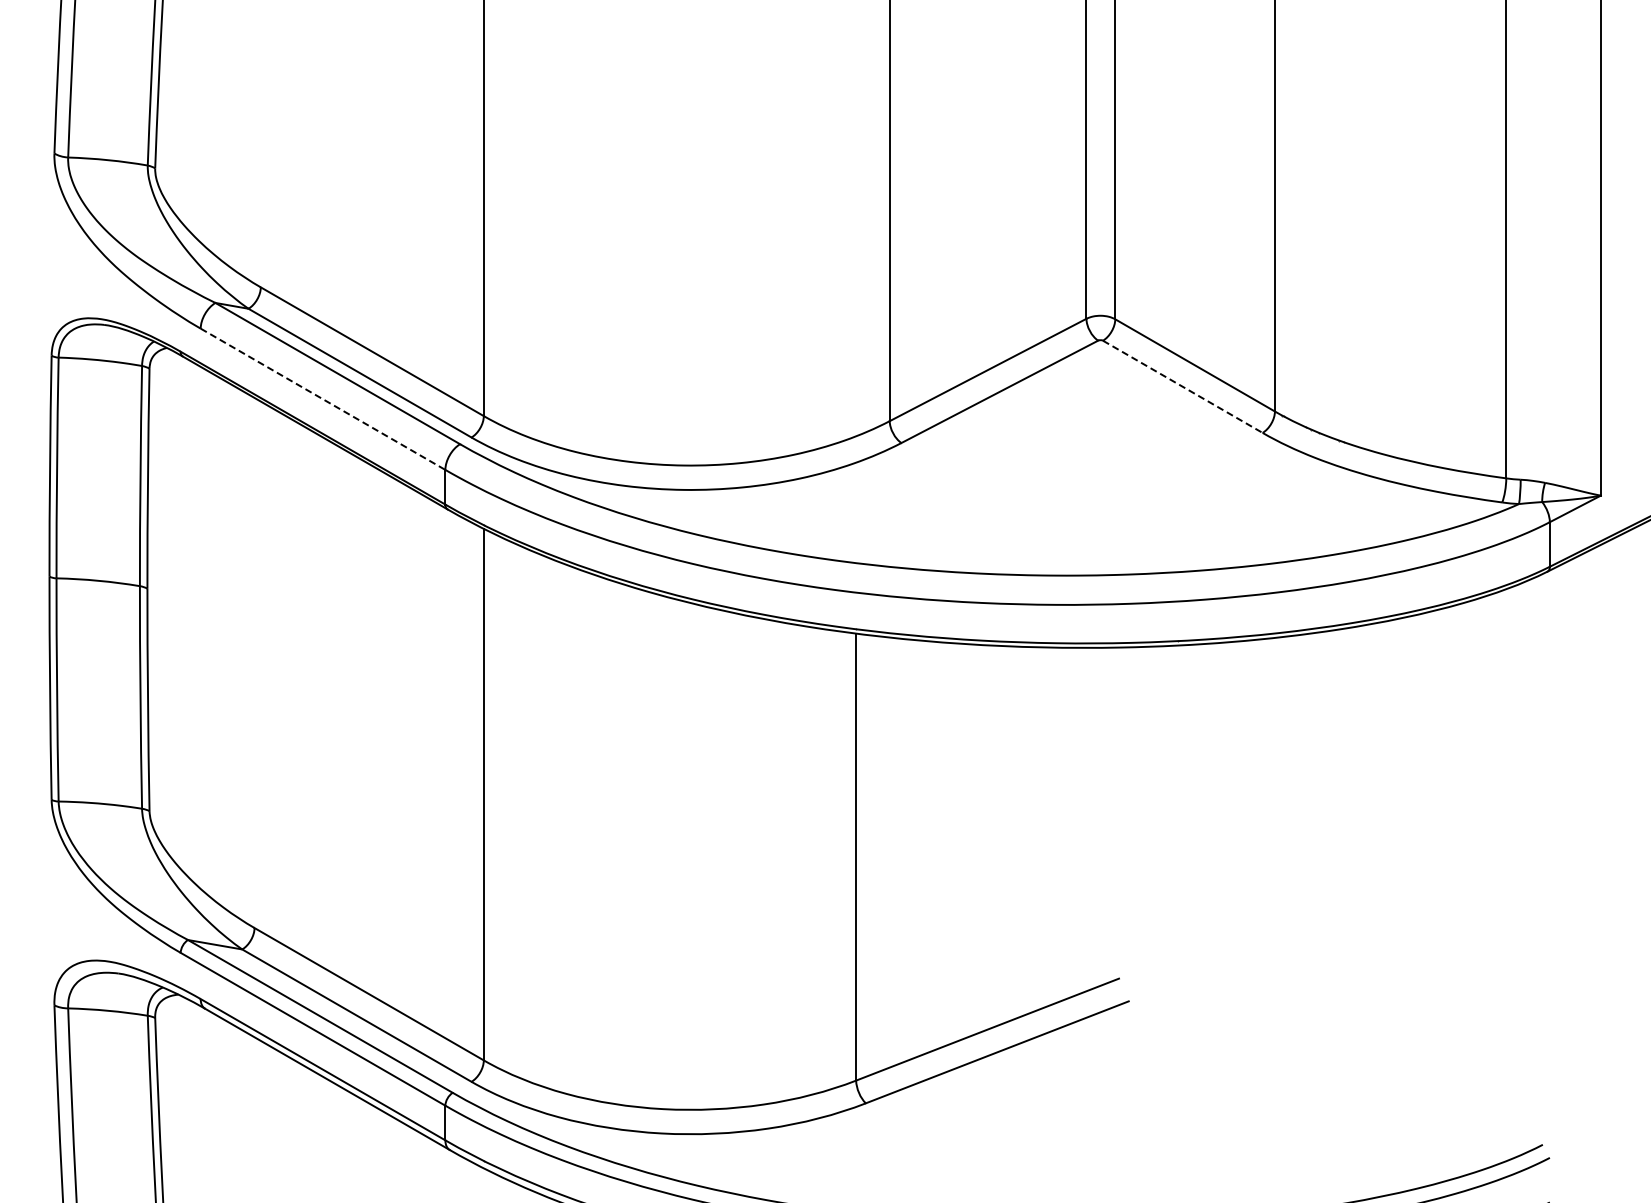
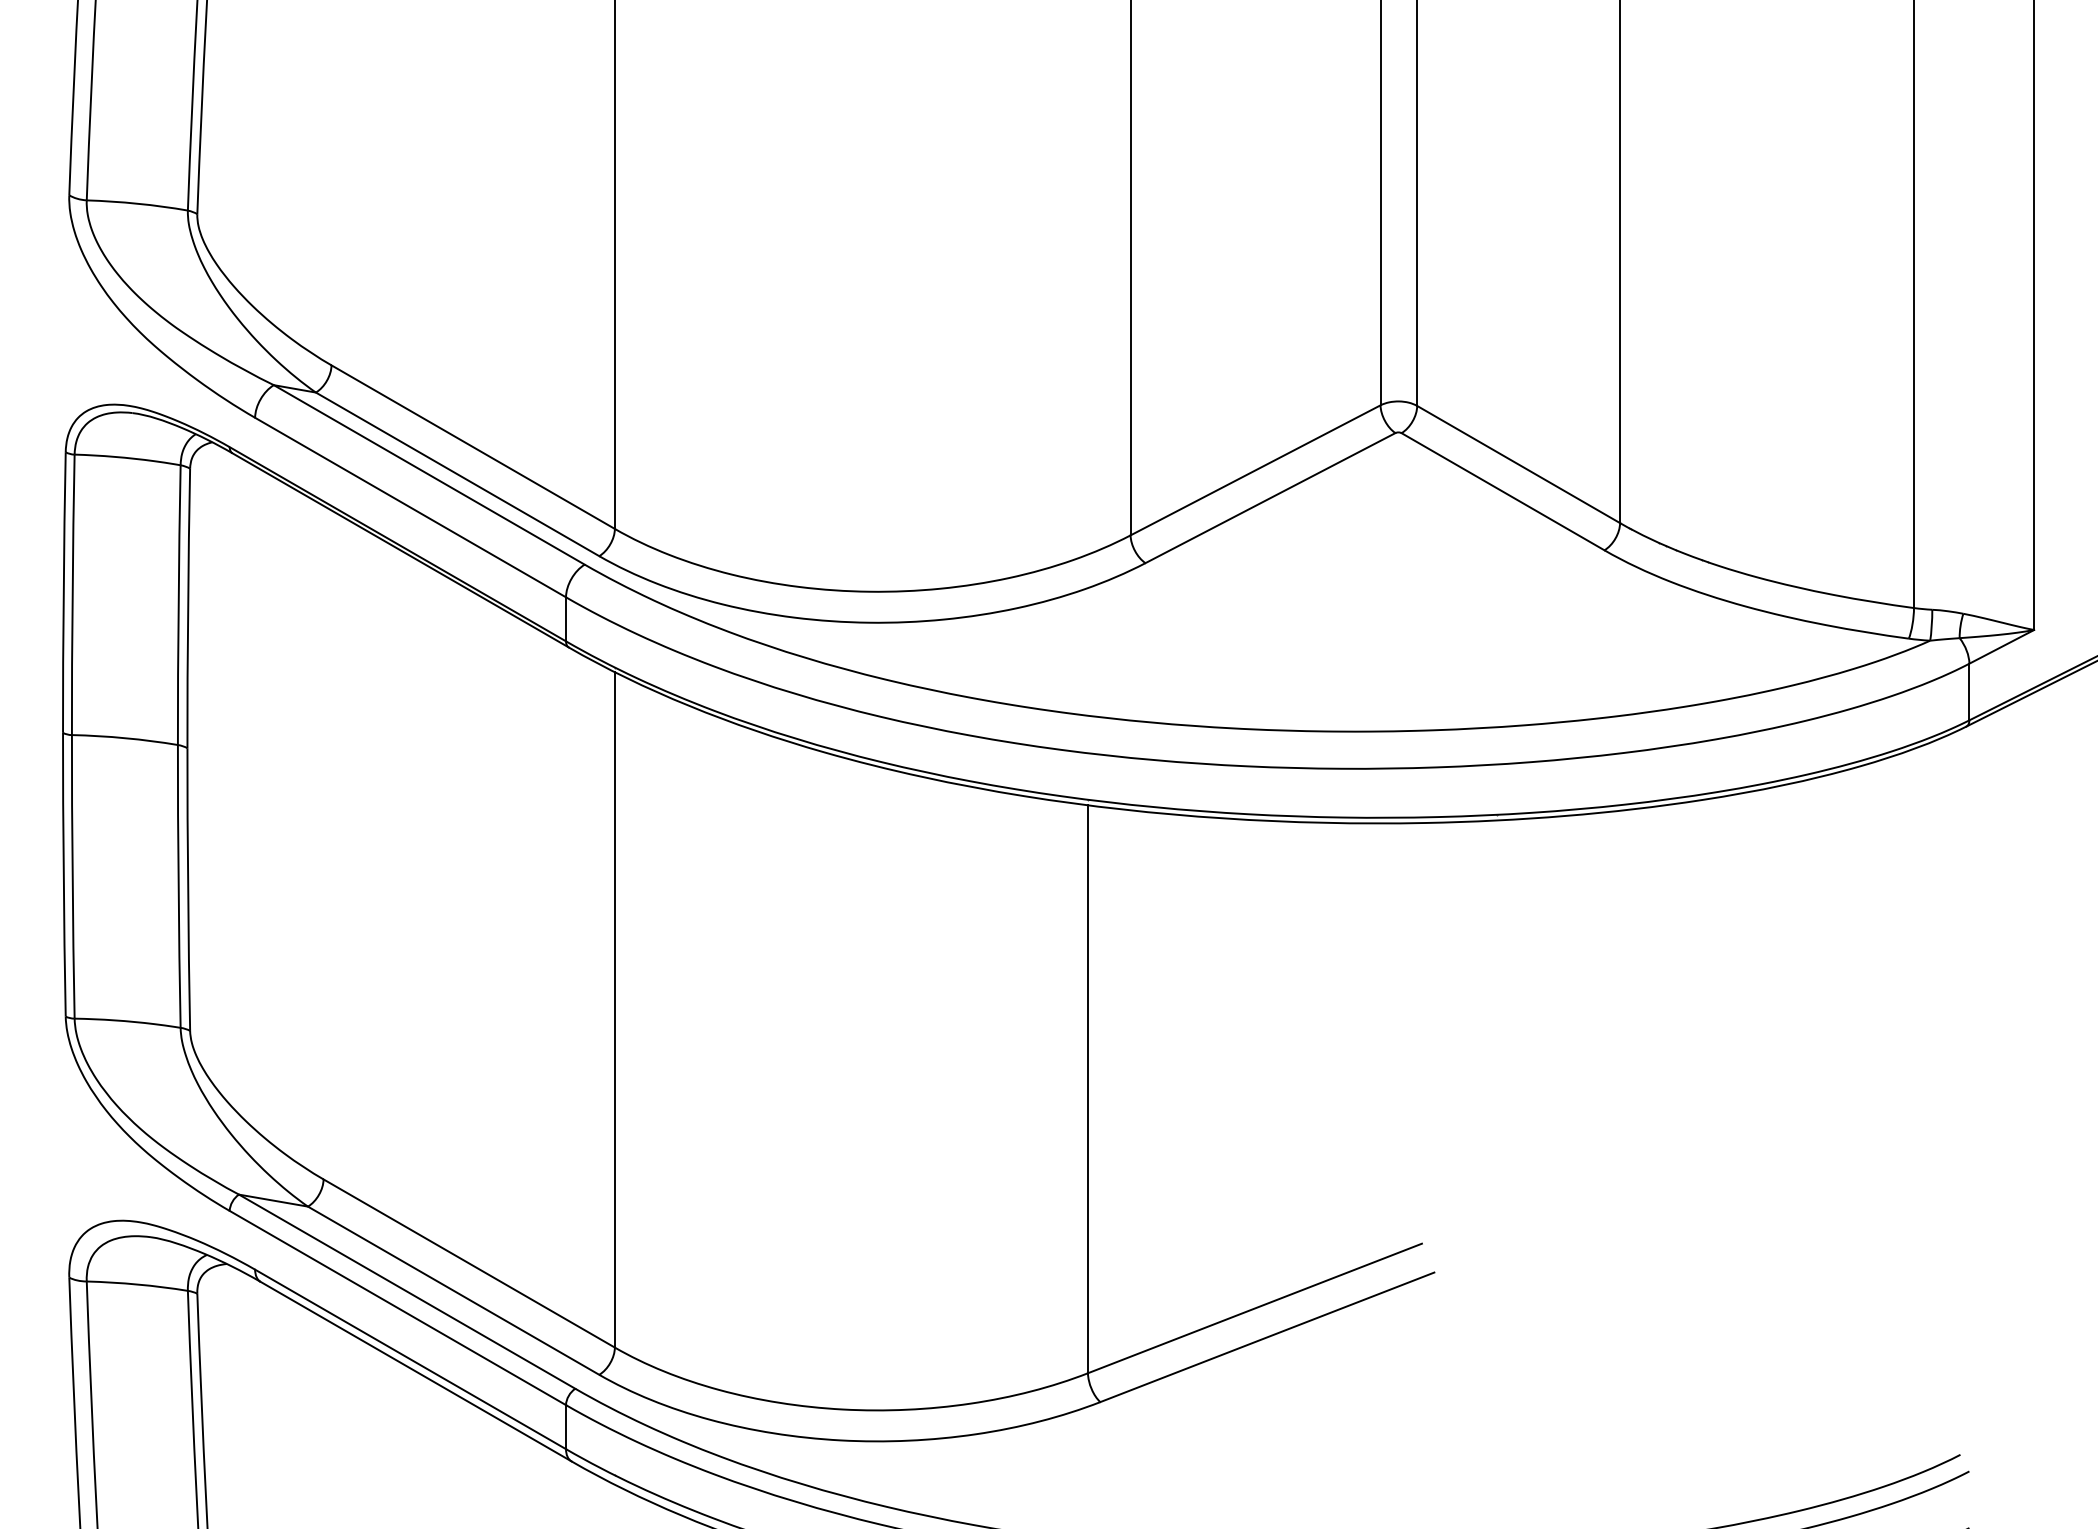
line: (1183, 387) -> (1503, 492), dashed -> solid
line: (323, 399) -> (411, 507), dashed -> solid

